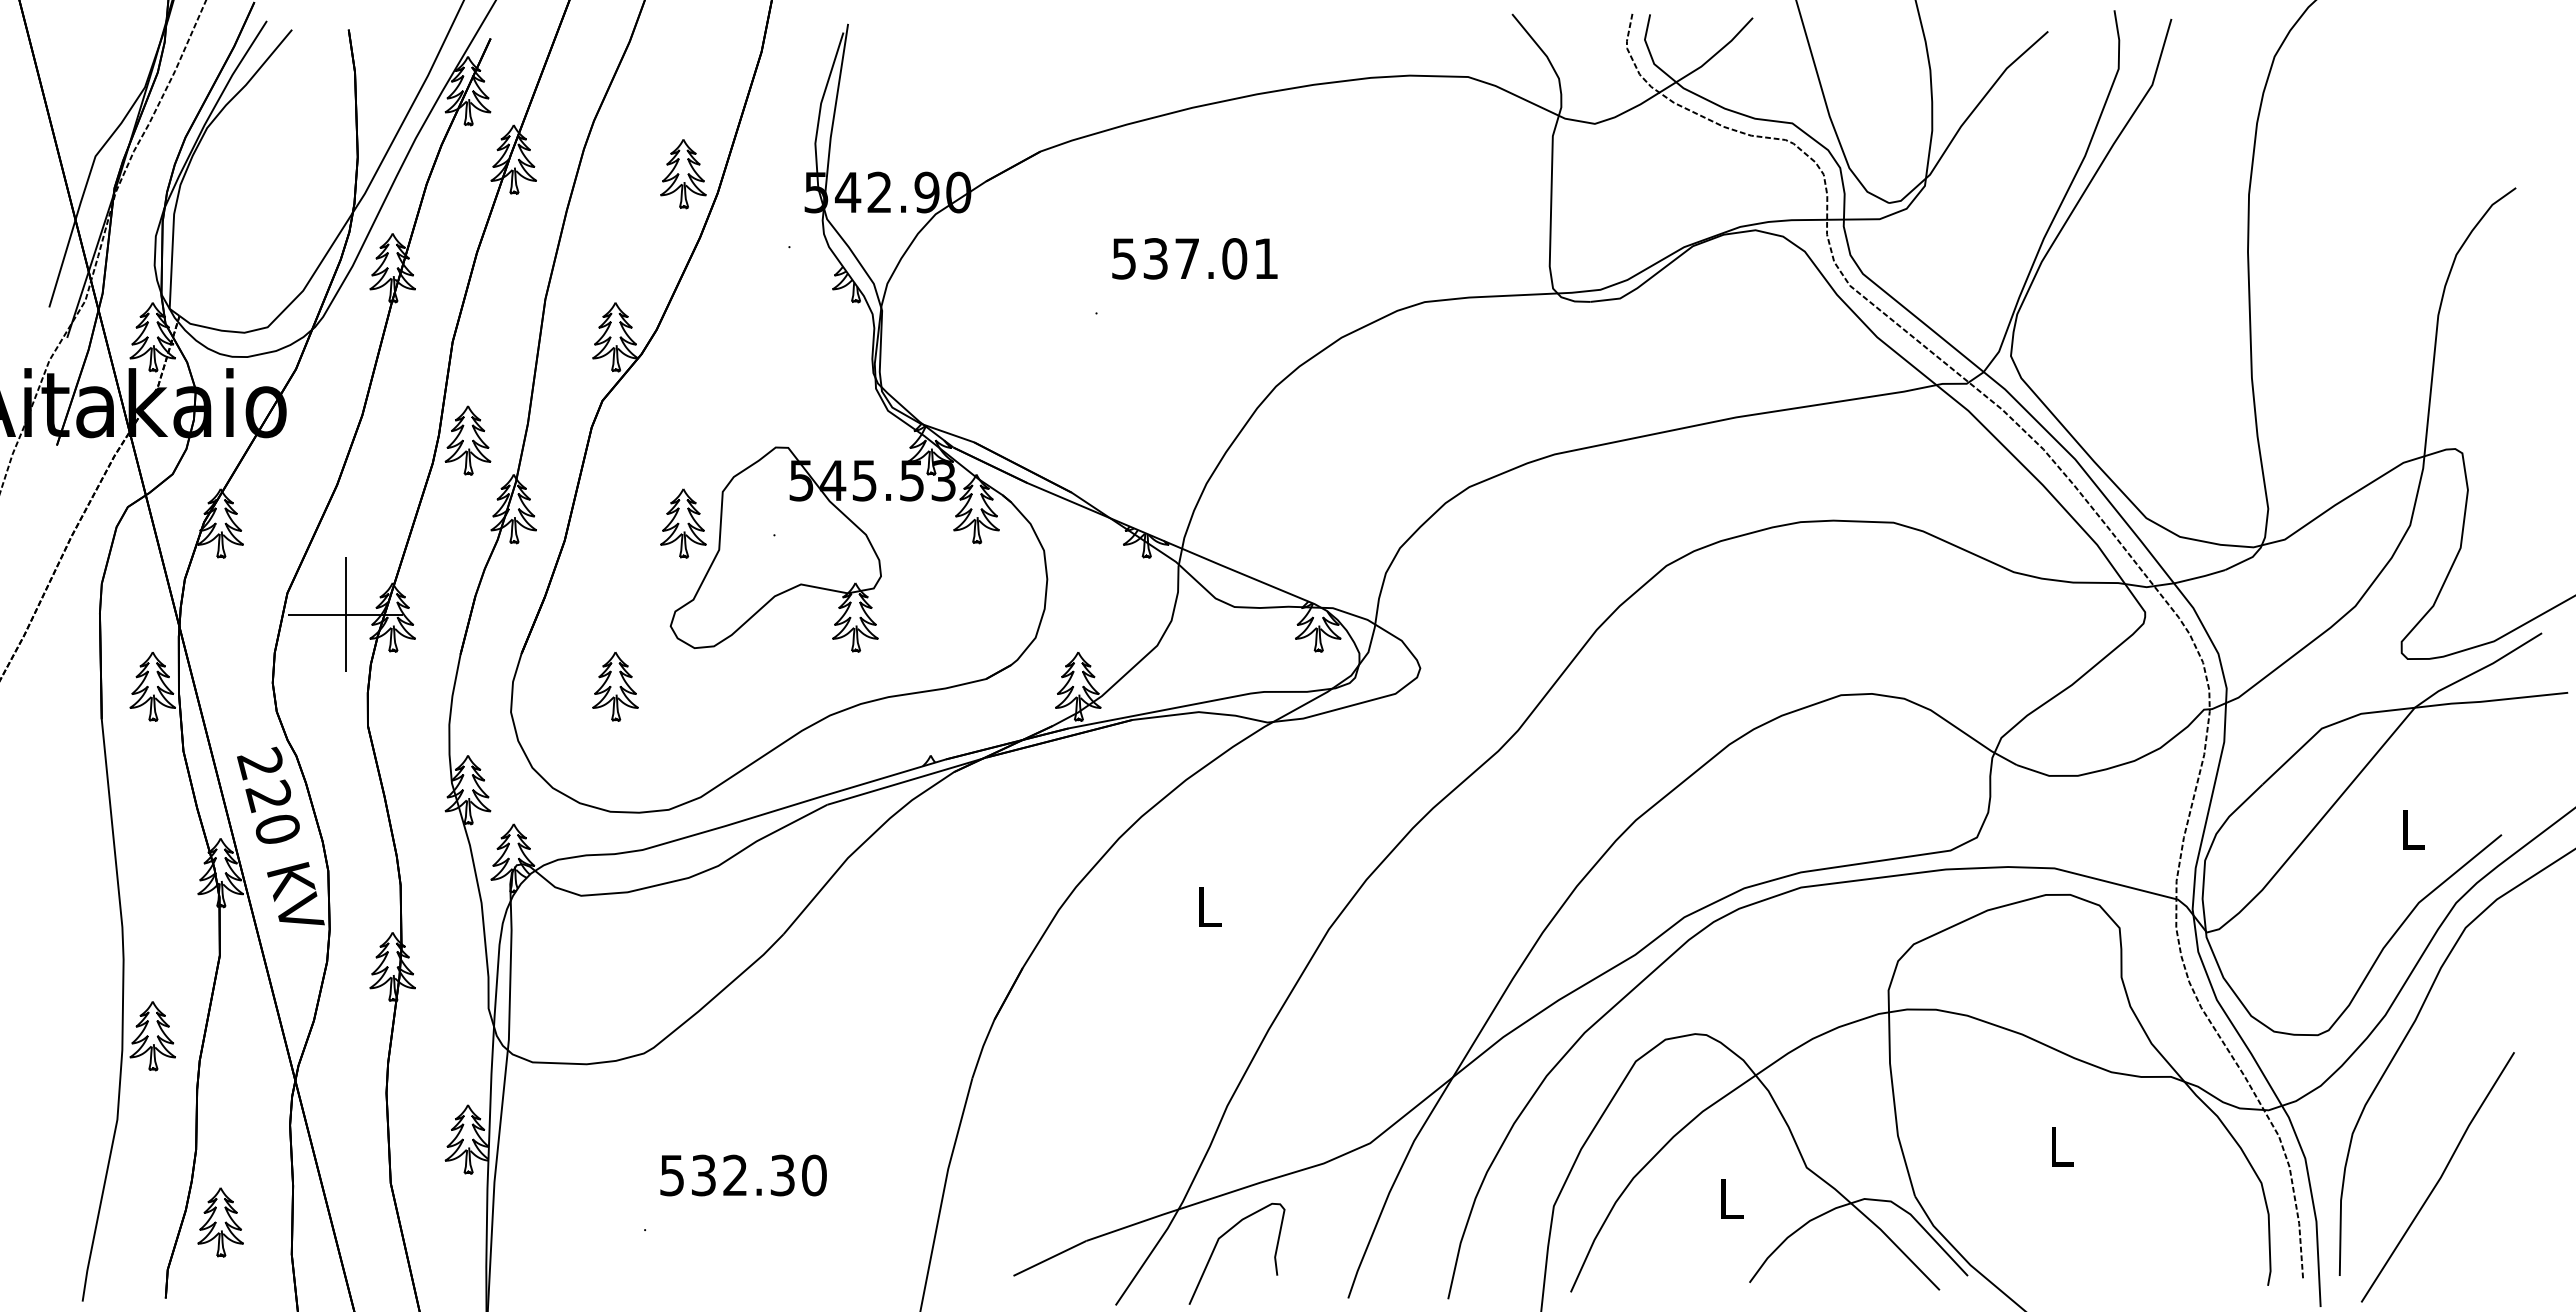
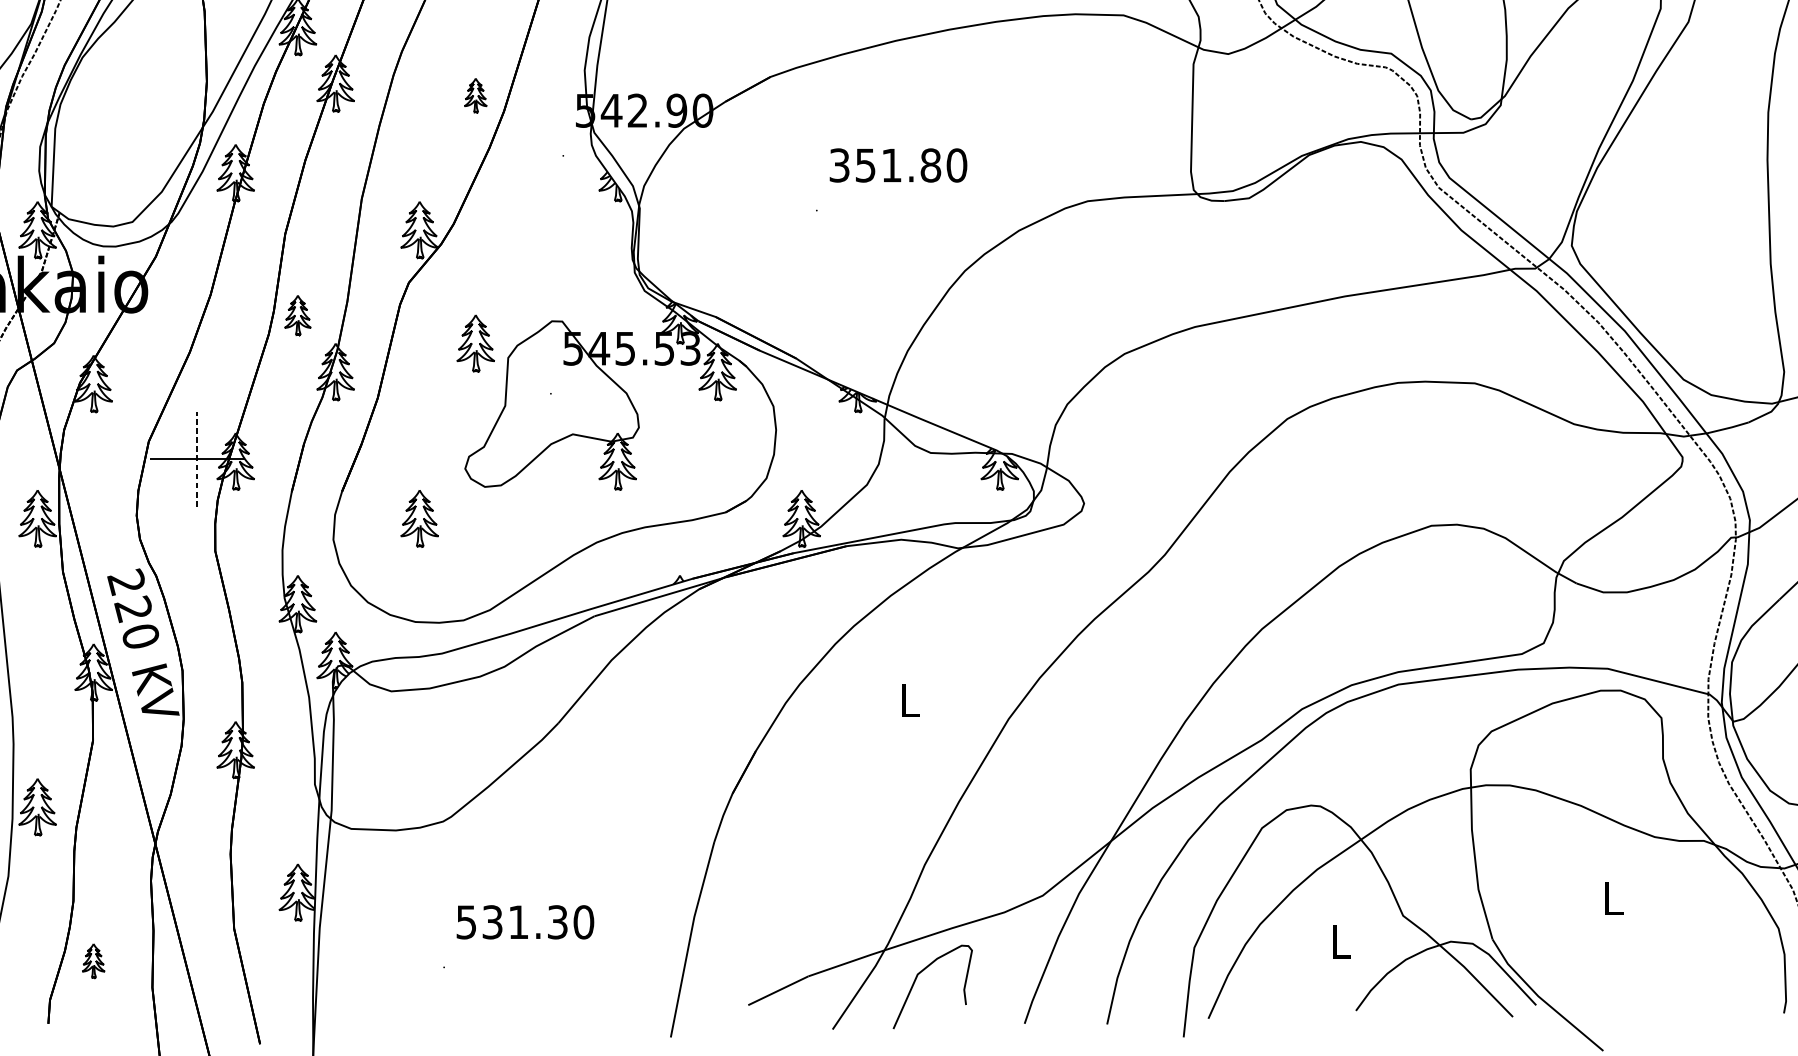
part: (683, 174) -> (475, 95), size x0.6
text: (1195, 258) -> (898, 165), 537.01 -> 351.80
part: (467, 440) -> (297, 315), size x0.7
part: (683, 523) -> (475, 343), moved
line: (345, 614) -> (196, 459), solid -> dashed
text: (734, 1174) -> (517, 921), 532.30 -> 531.30
part: (220, 1222) -> (93, 961), size x0.6

